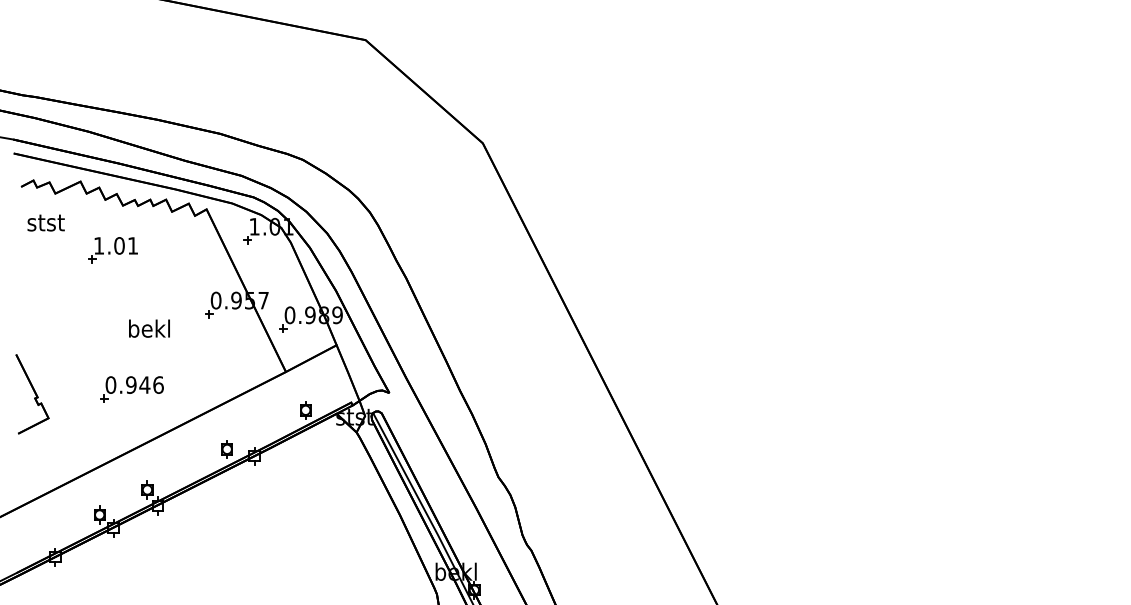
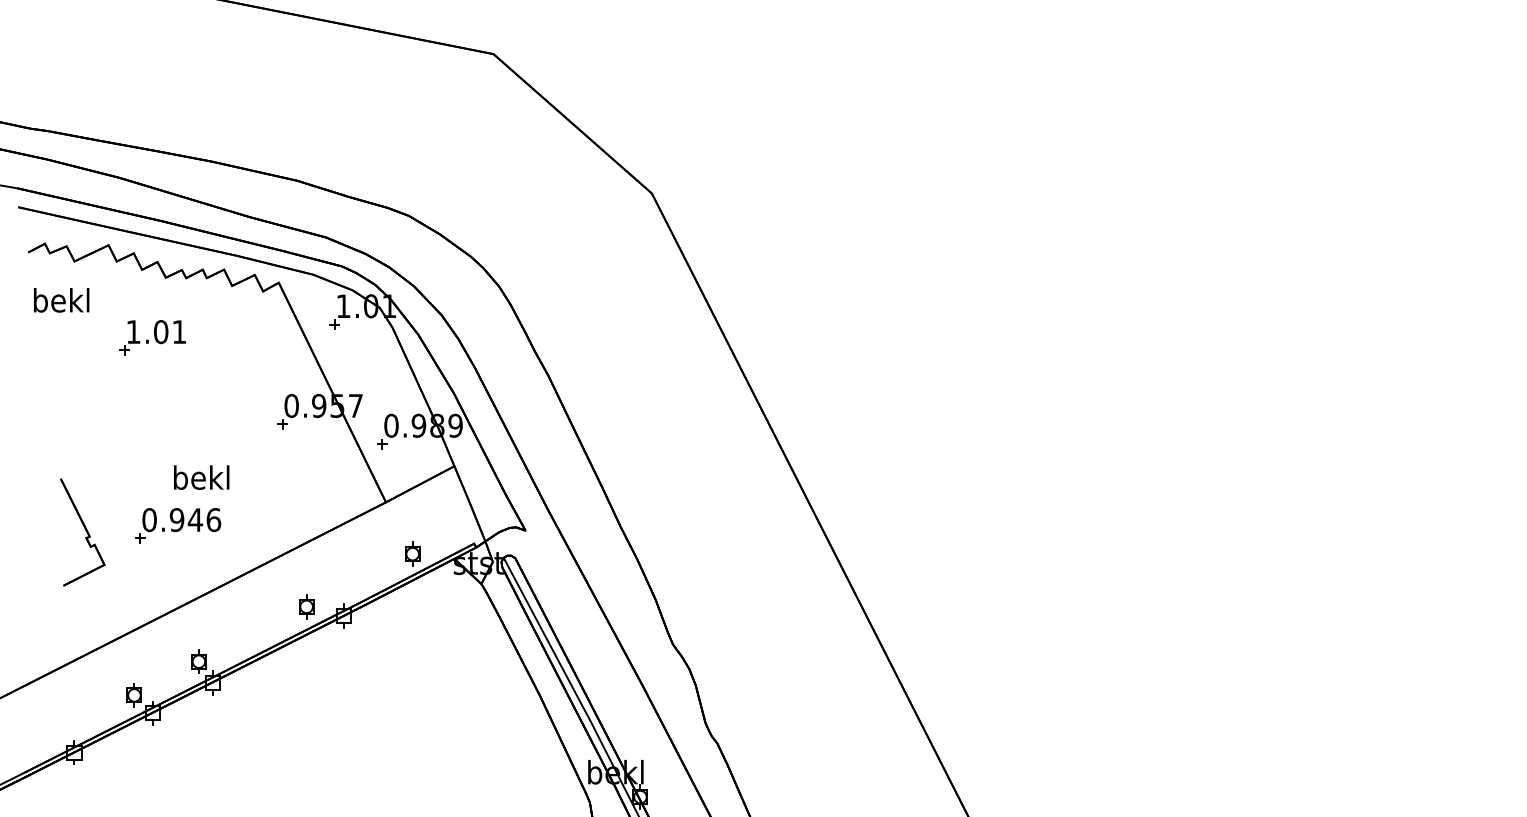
text: (45, 222) -> (61, 300), stst -> bekl
text: (149, 328) -> (201, 477), moved
part: (32, 394) -> (82, 532), moved

